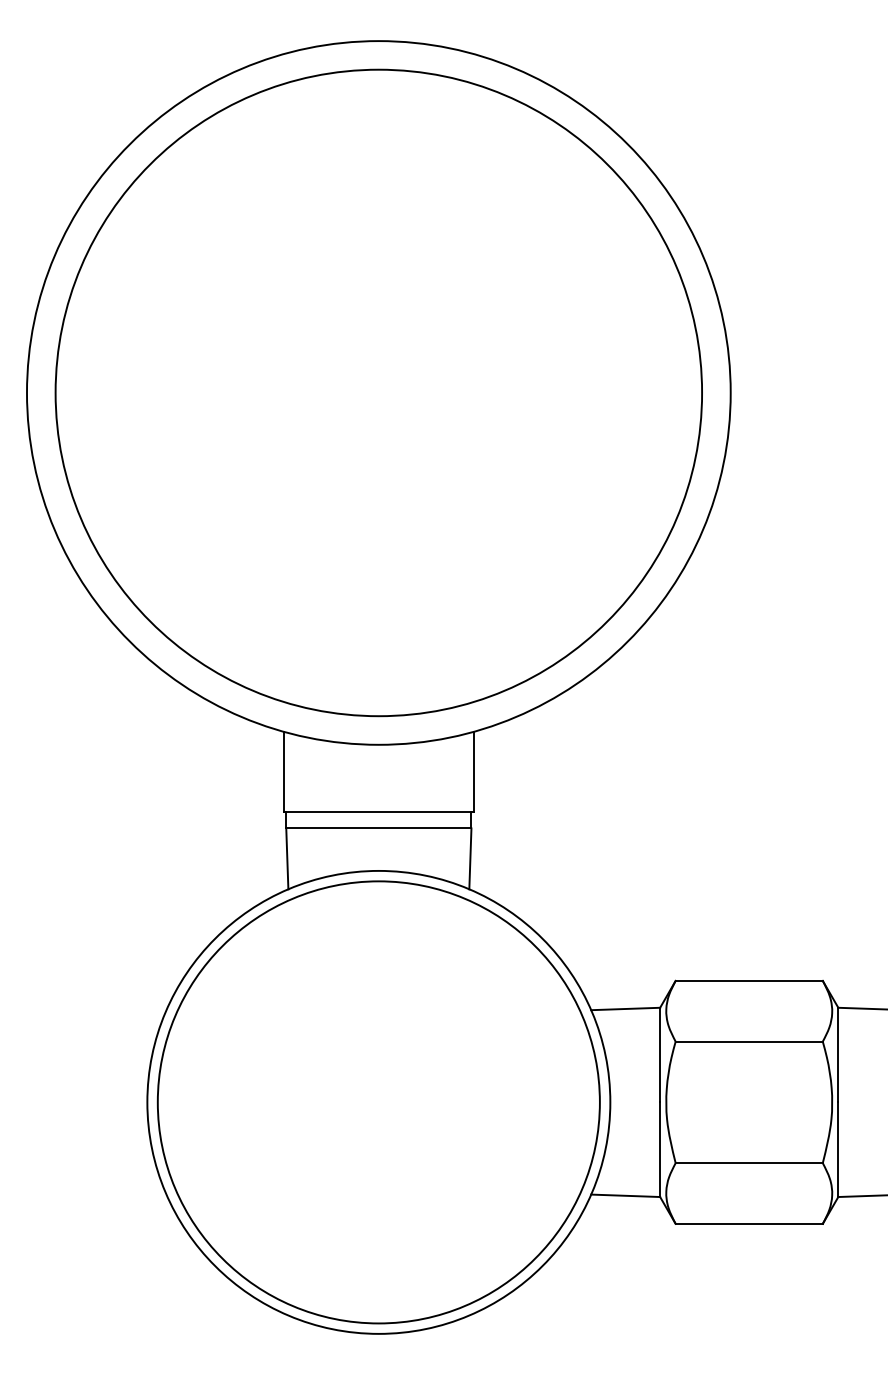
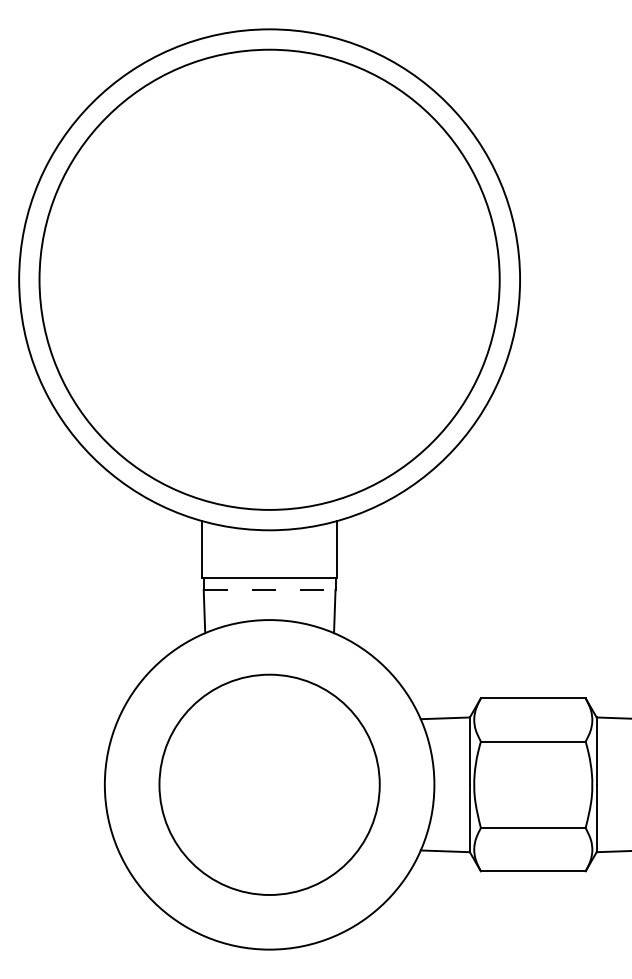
line: (378, 827) -> (269, 589), solid -> dashed
circle: (378, 1101) -> (269, 784), size x0.7

